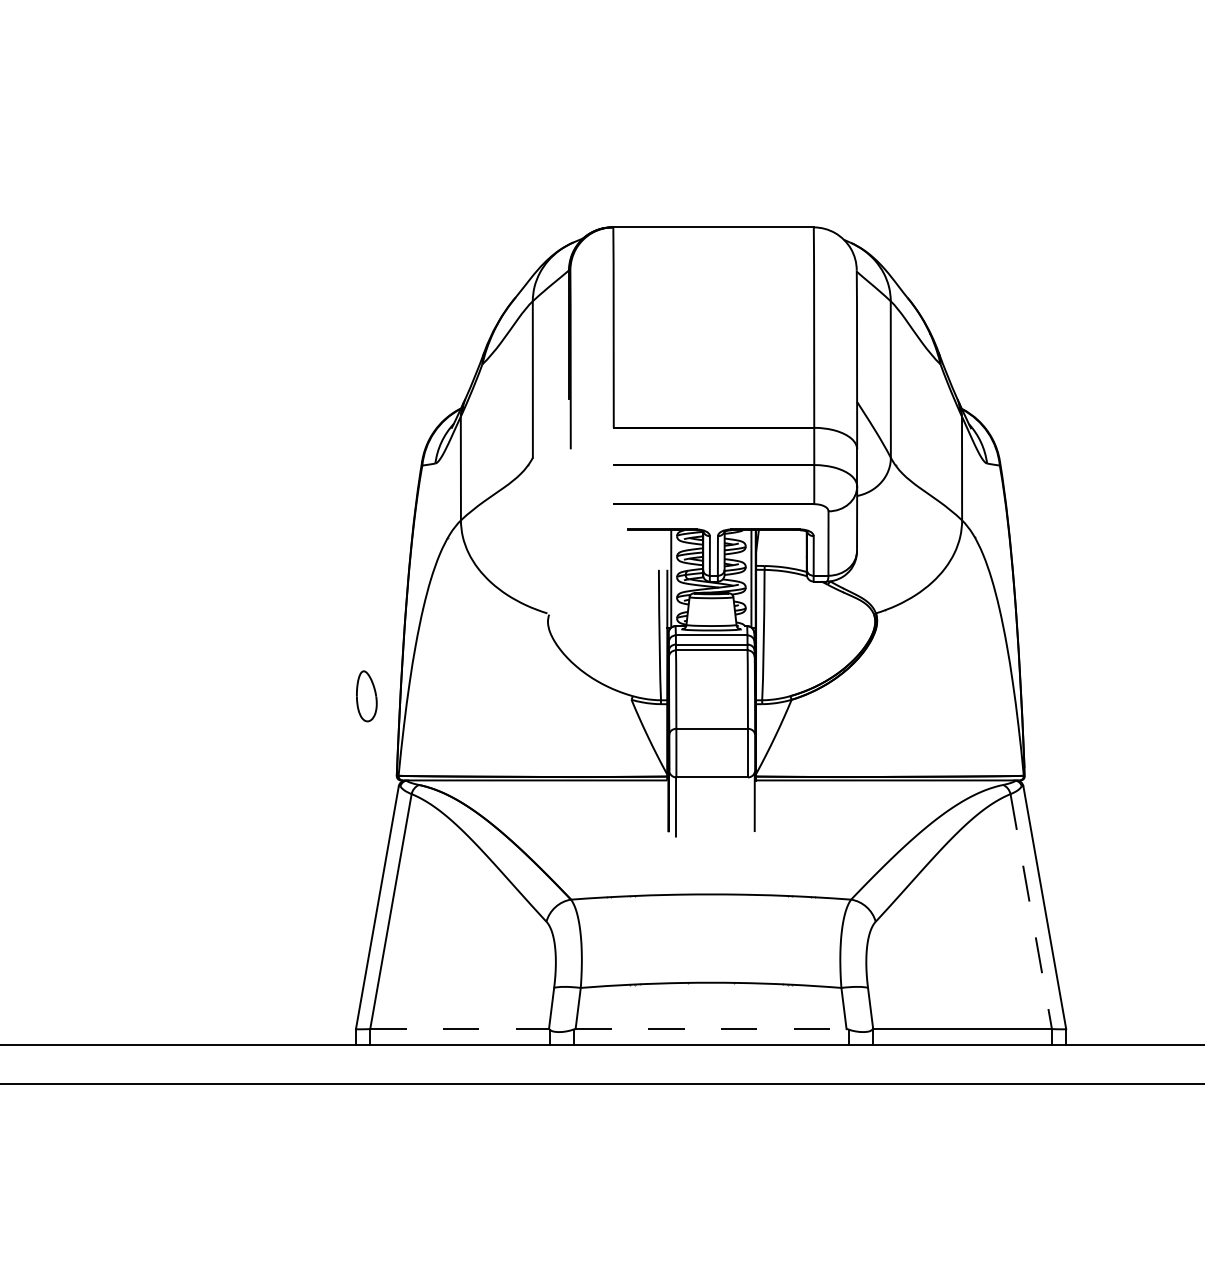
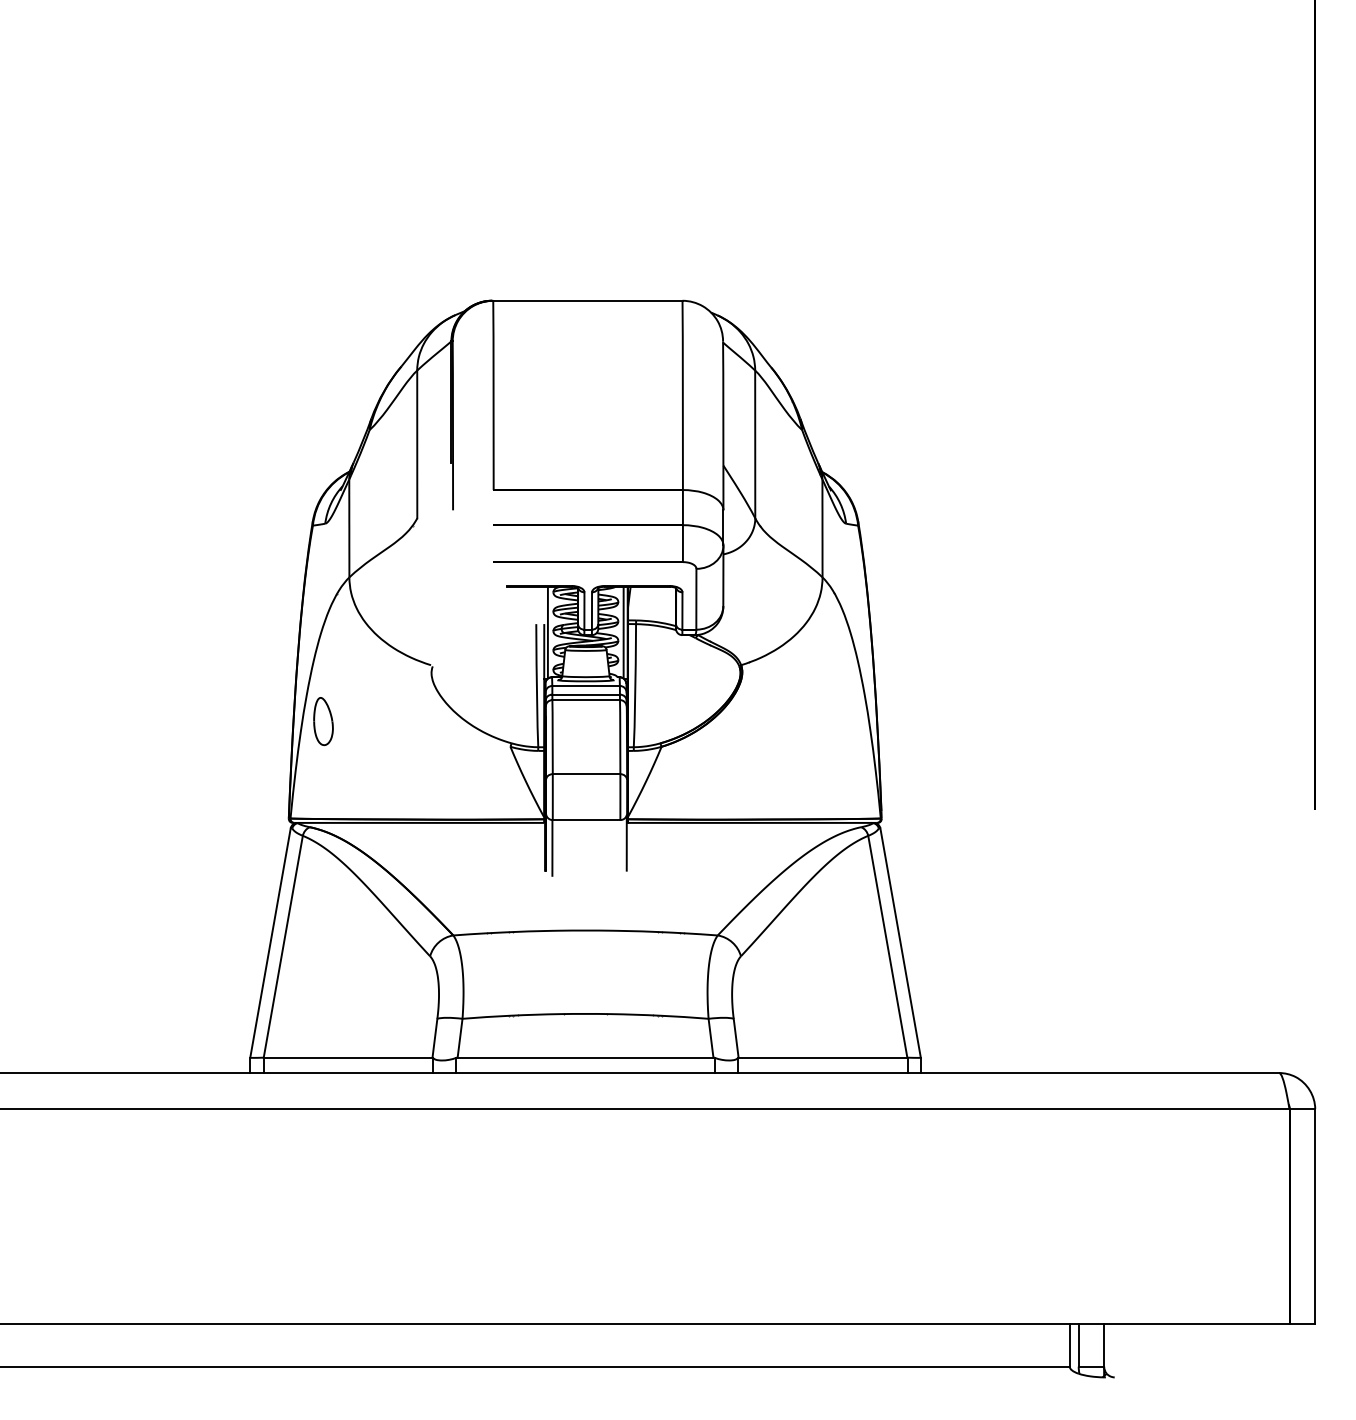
part: (366, 696) -> (323, 721), moved
line: (1030, 911) -> (887, 946), dashed -> solid
line: (460, 1028) -> (348, 1057), dashed -> solid
line: (711, 1028) -> (585, 1057), dashed -> solid

